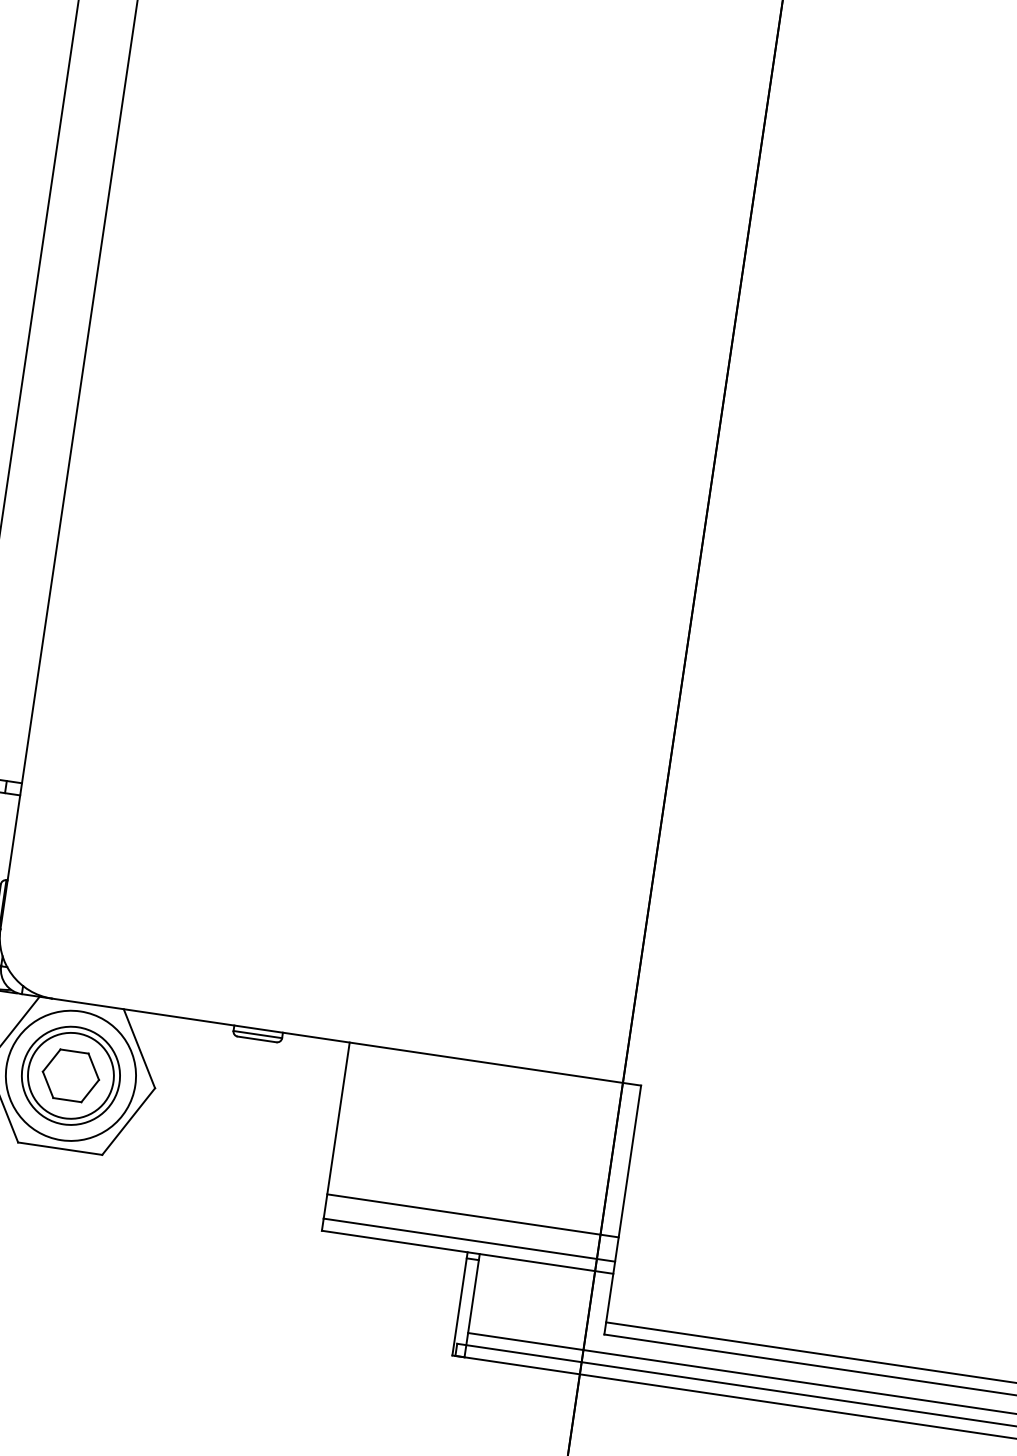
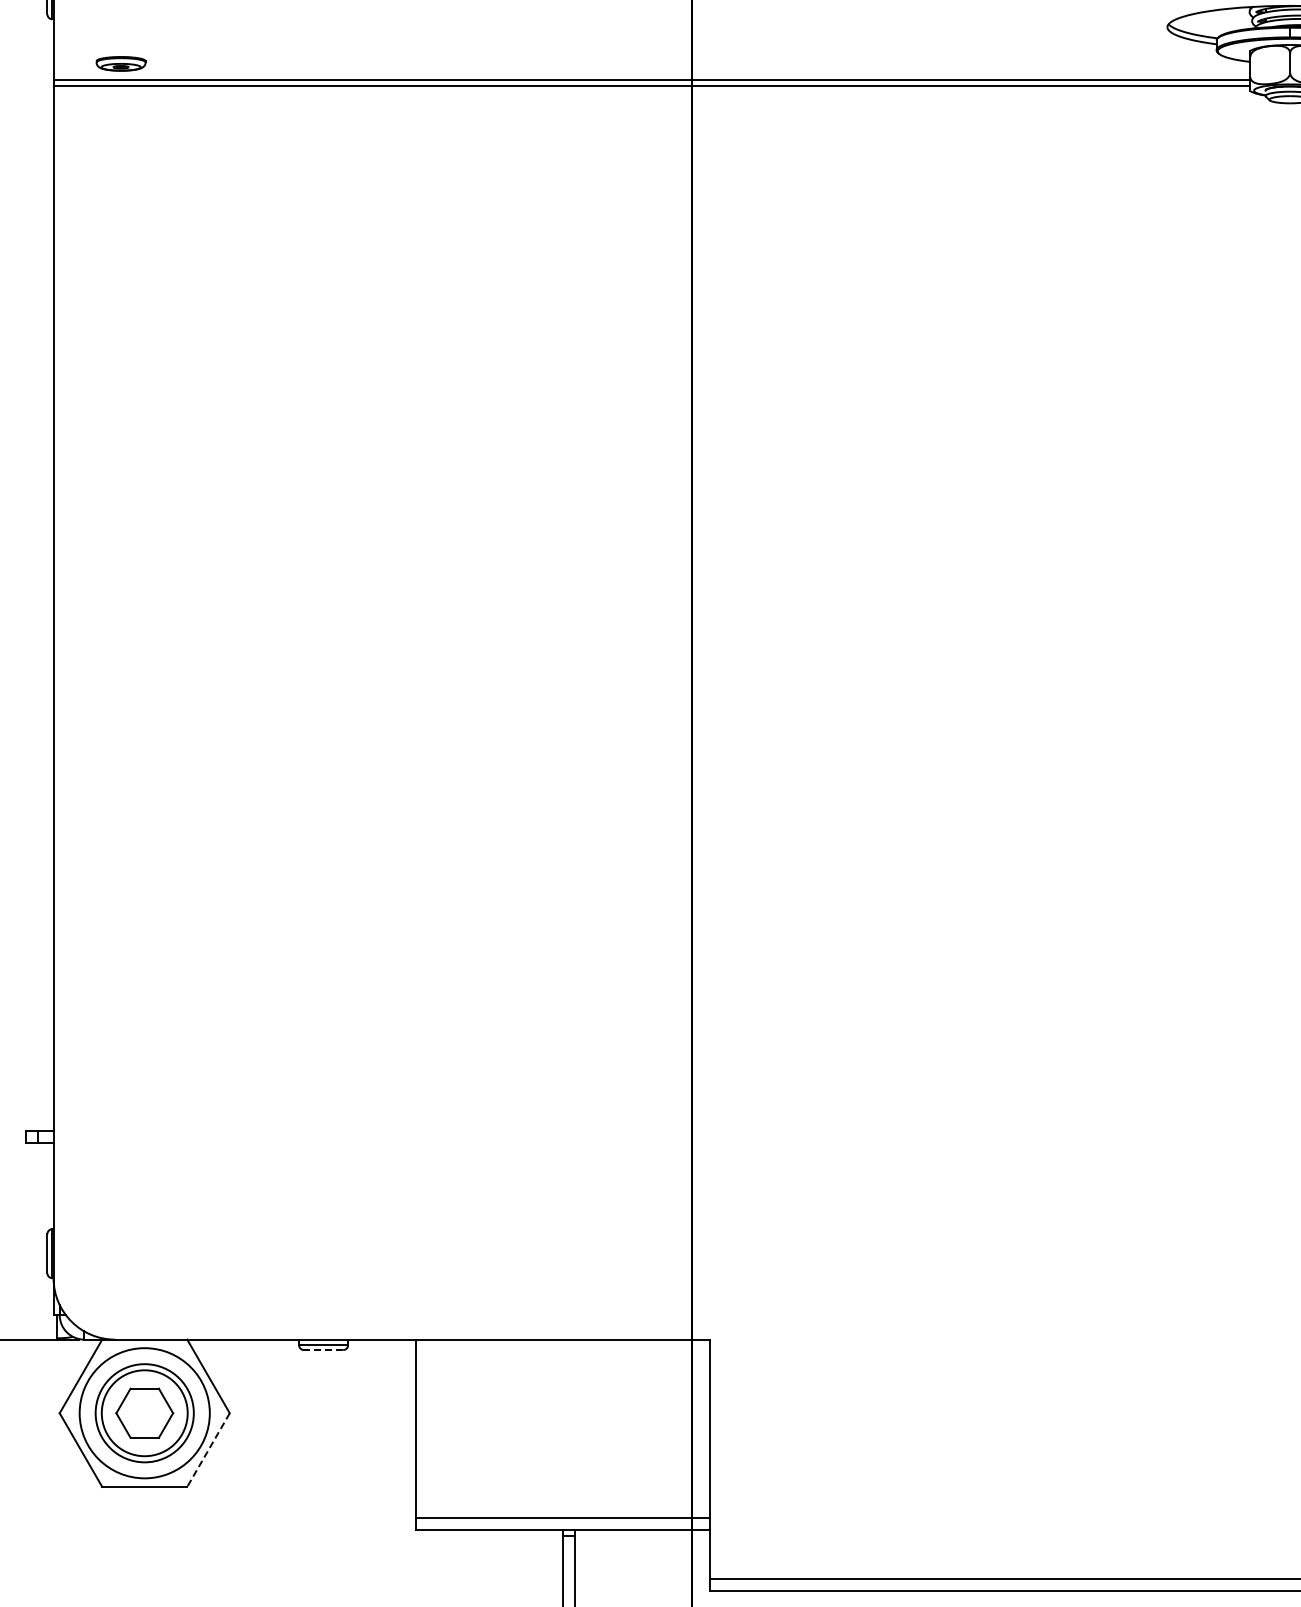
line: (256, 1039) -> (323, 1350), solid -> dashed
line: (128, 1121) -> (208, 1450), solid -> dashed
line: (472, 1216) -> (562, 1493), removed

